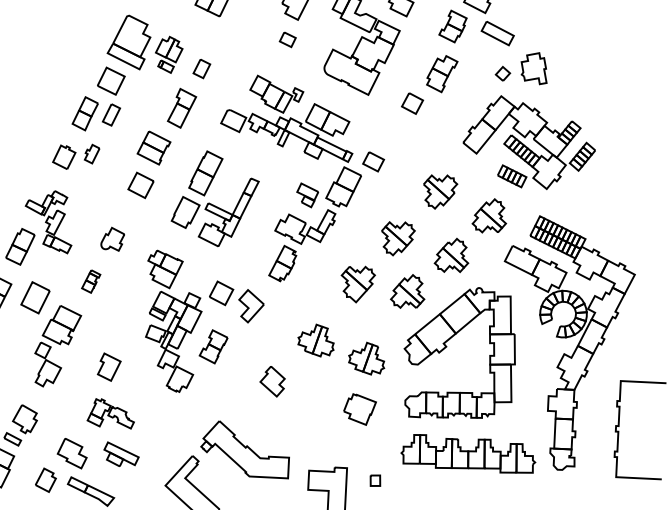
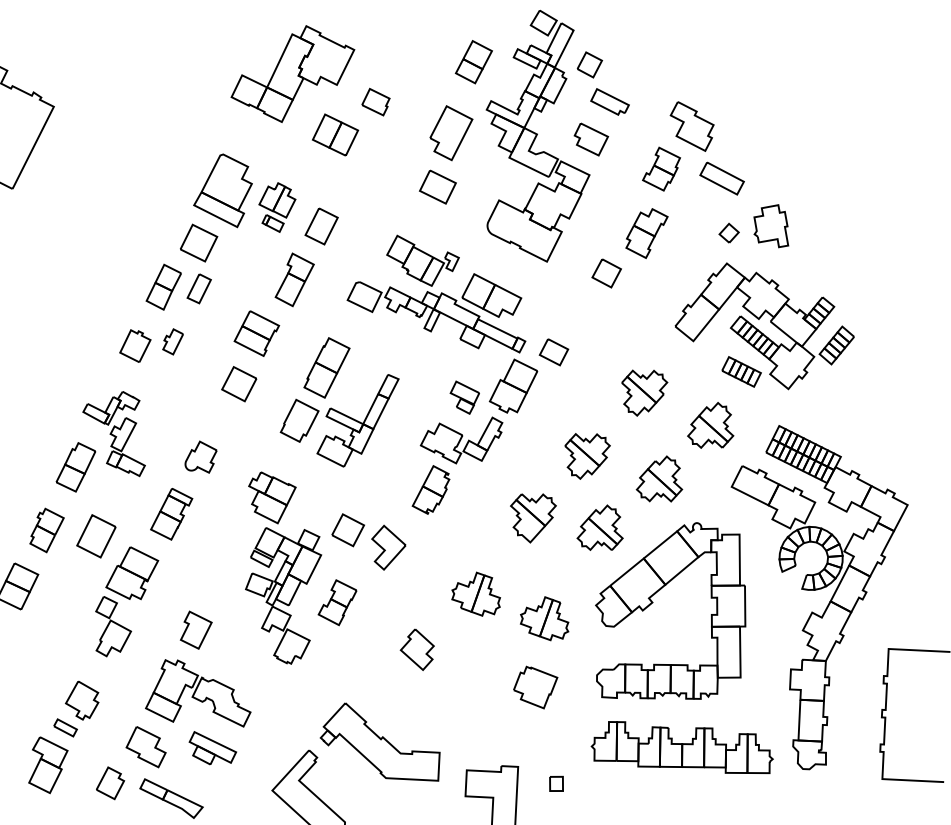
part: (287, 39) -> (437, 186), size x1.67
part: (201, 68) -> (321, 226), size x1.43
part: (90, 281) -> (171, 514), size x1.67
part: (110, 413) -> (198, 693), size x1.67

